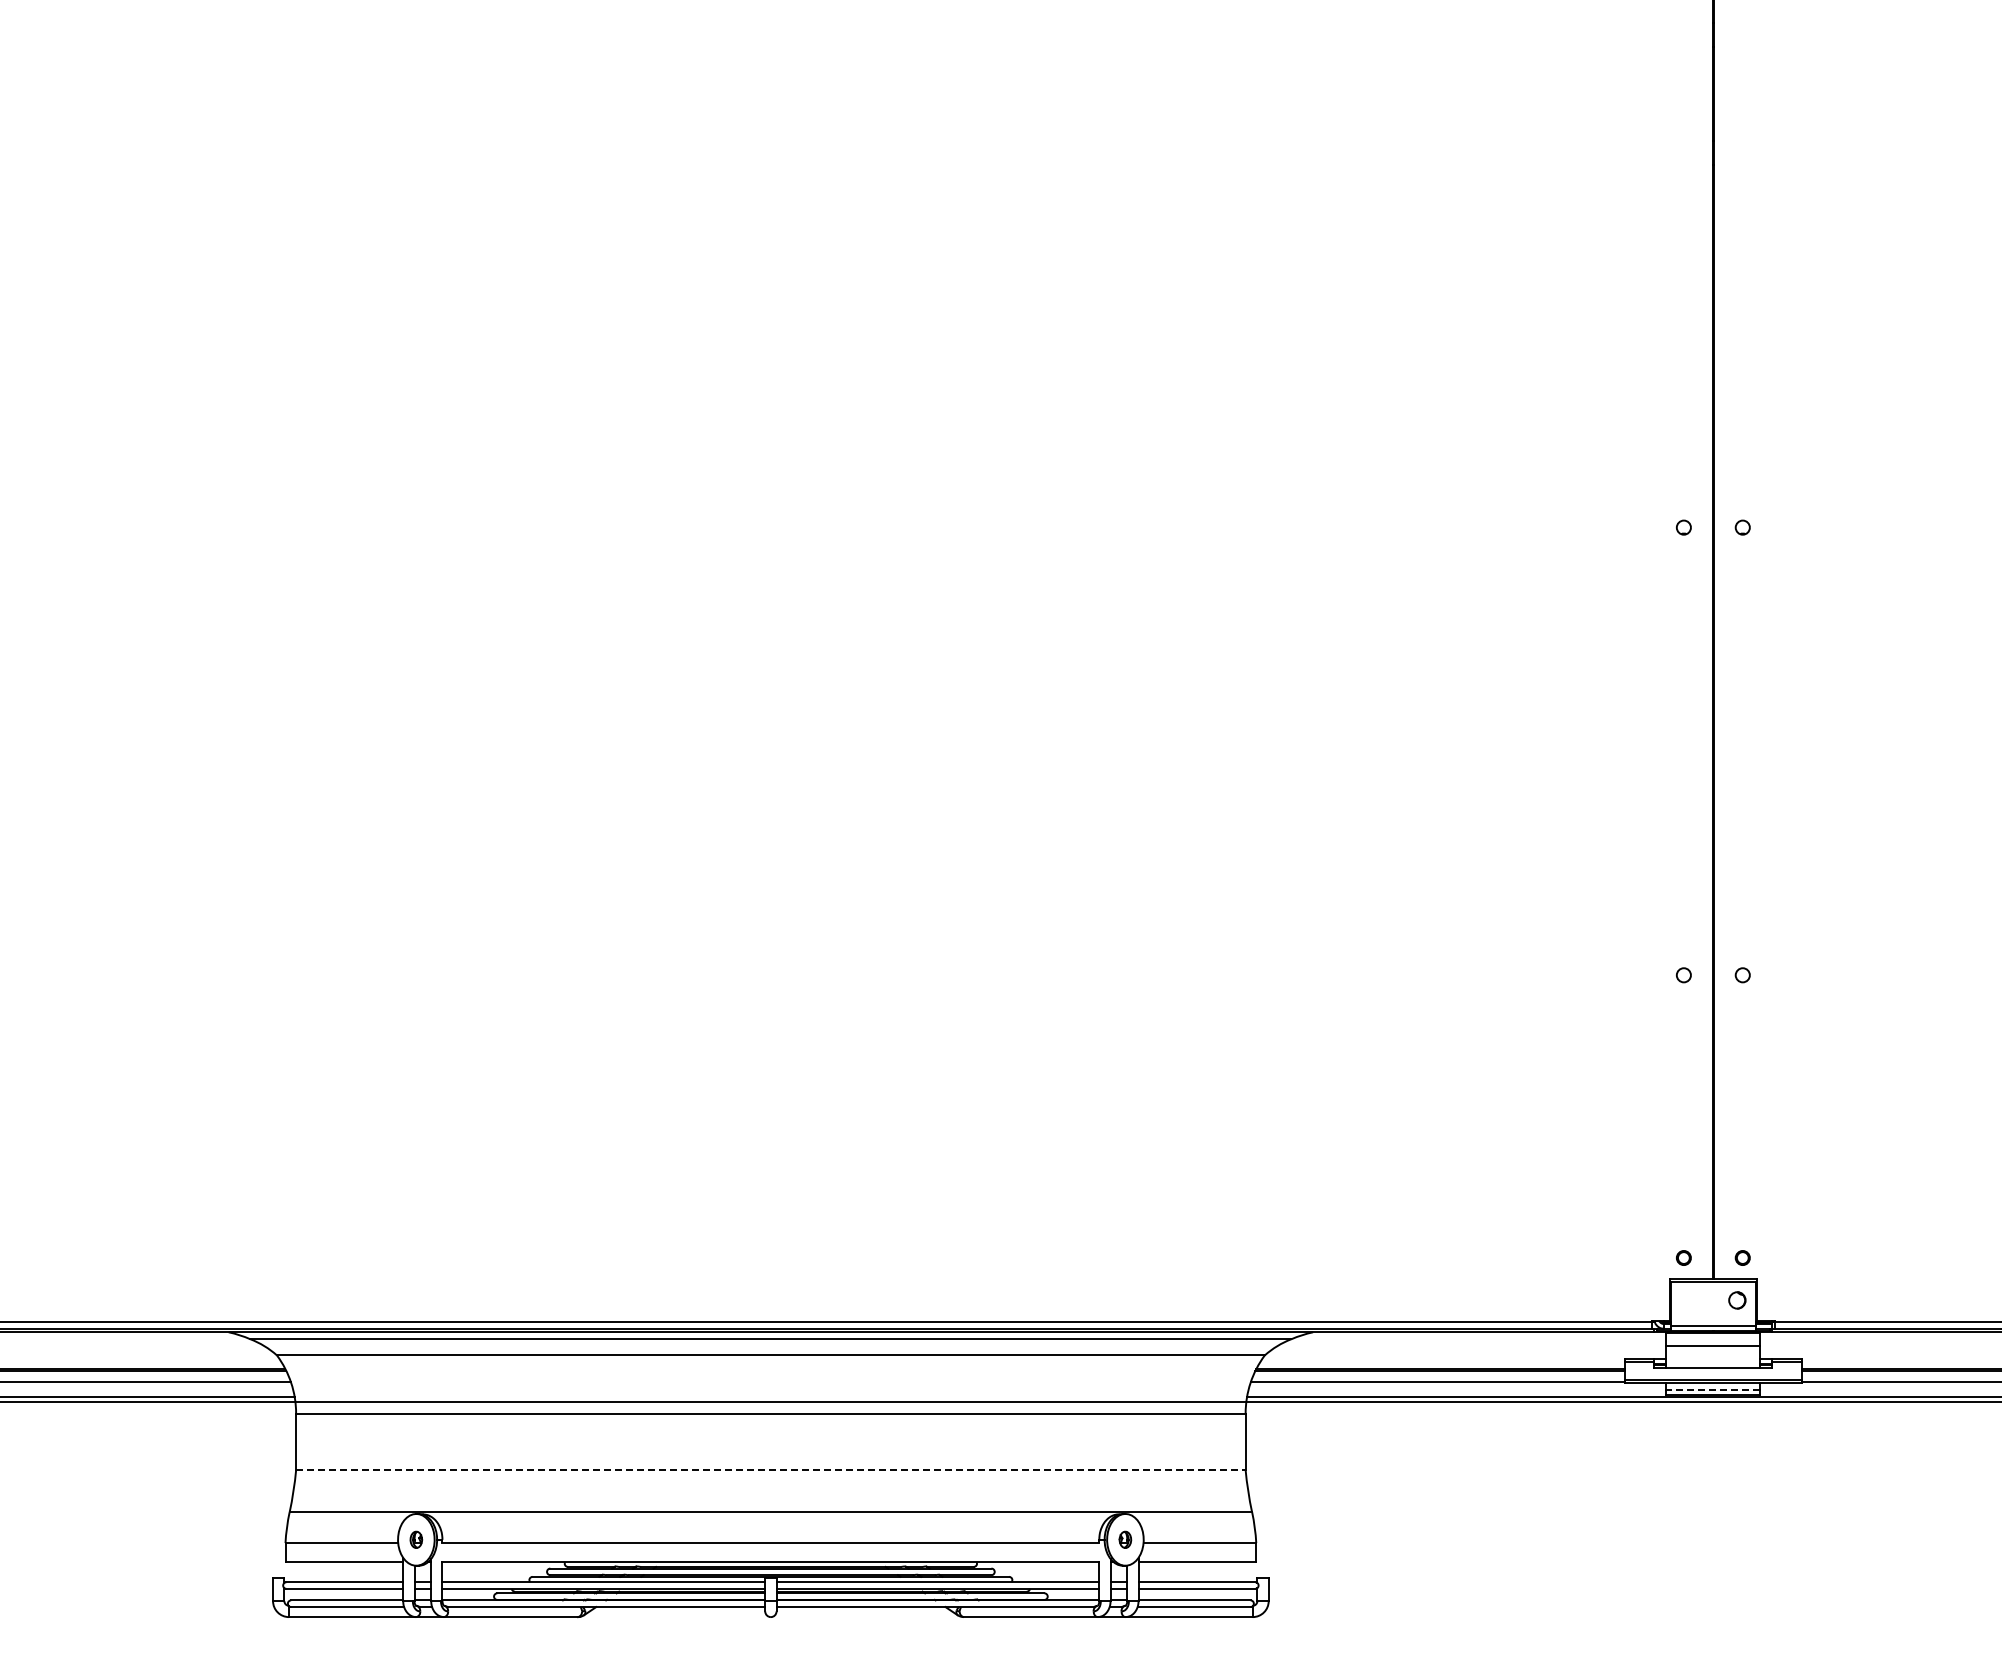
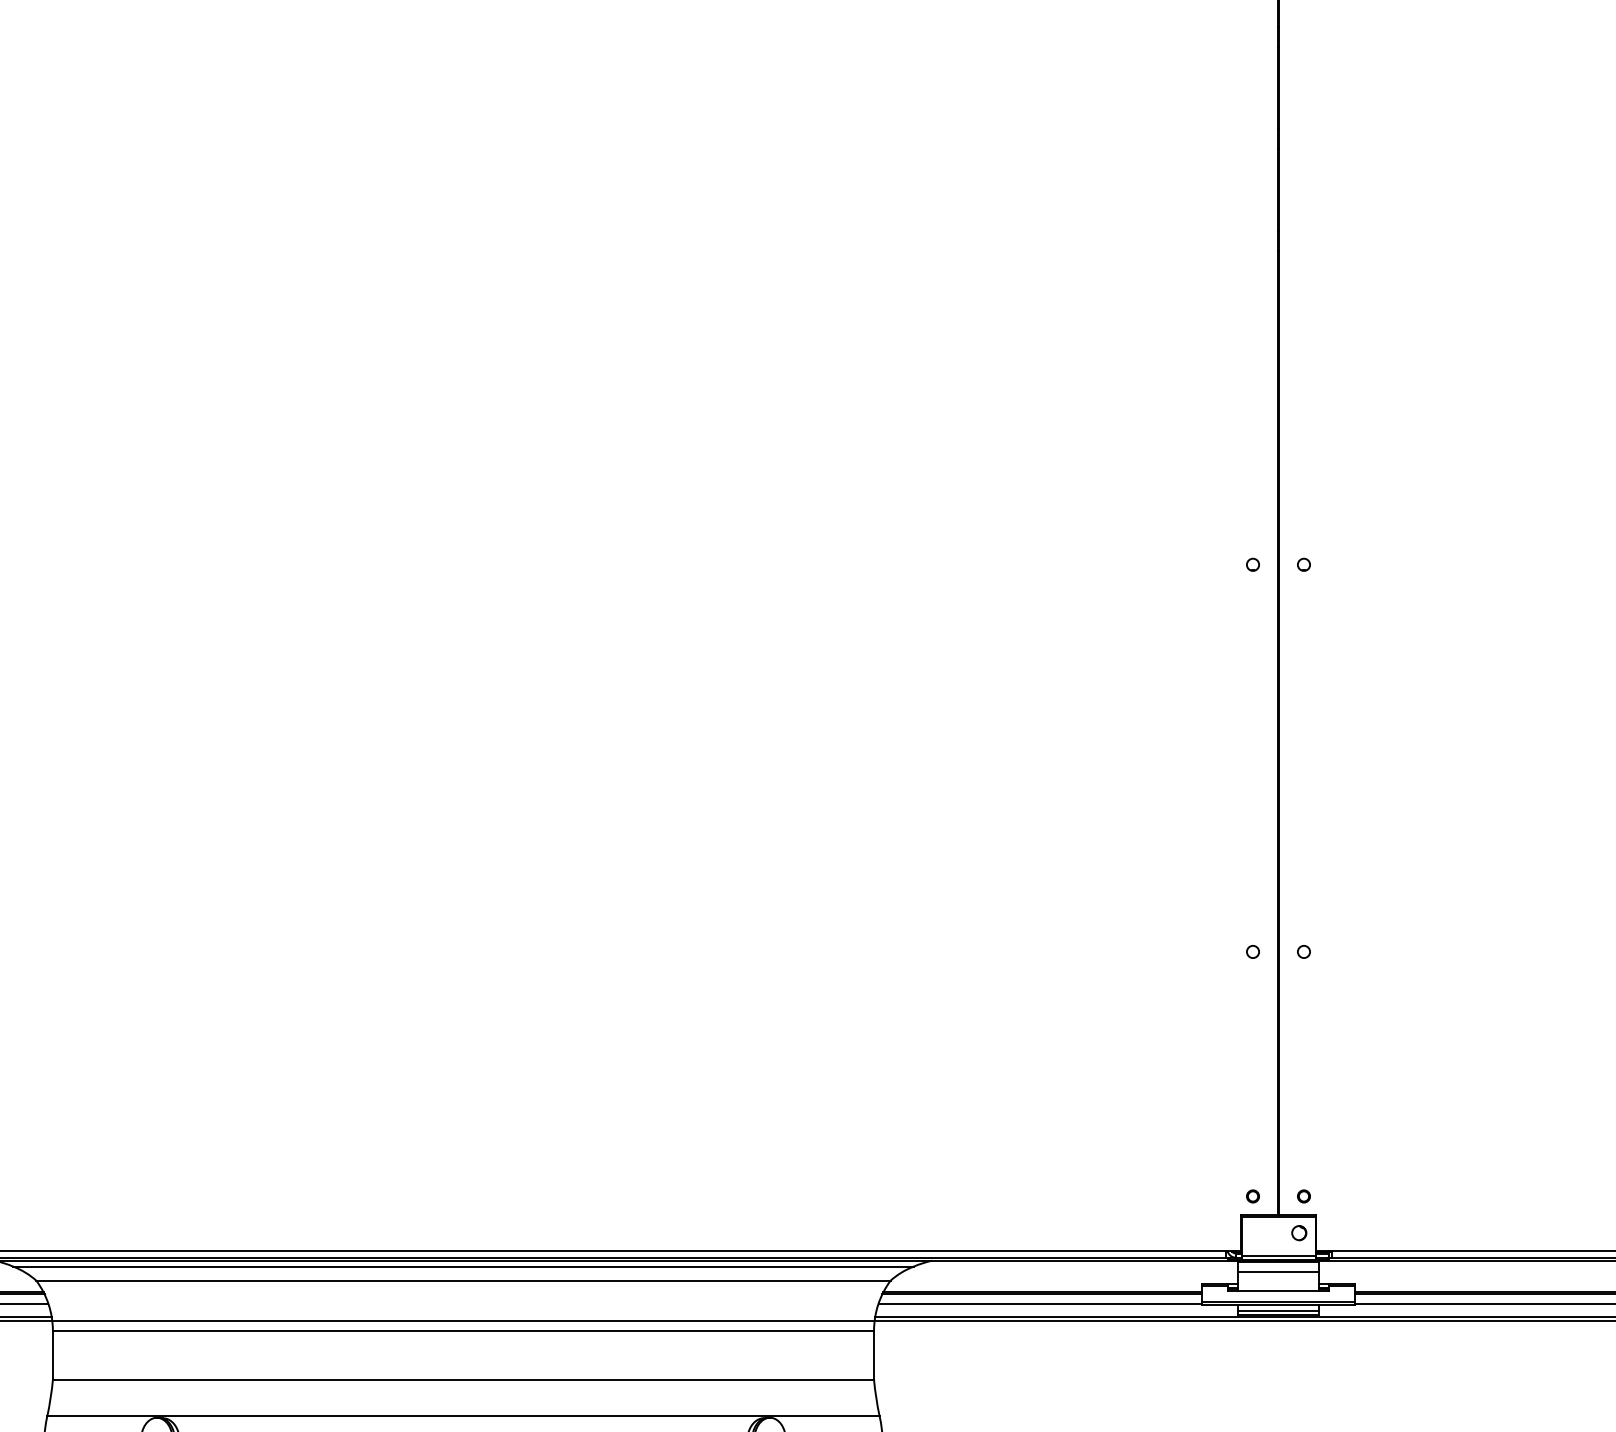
line: (1712, 1390) -> (1277, 1311), dashed -> solid
line: (770, 1470) -> (463, 1380), dashed -> solid

